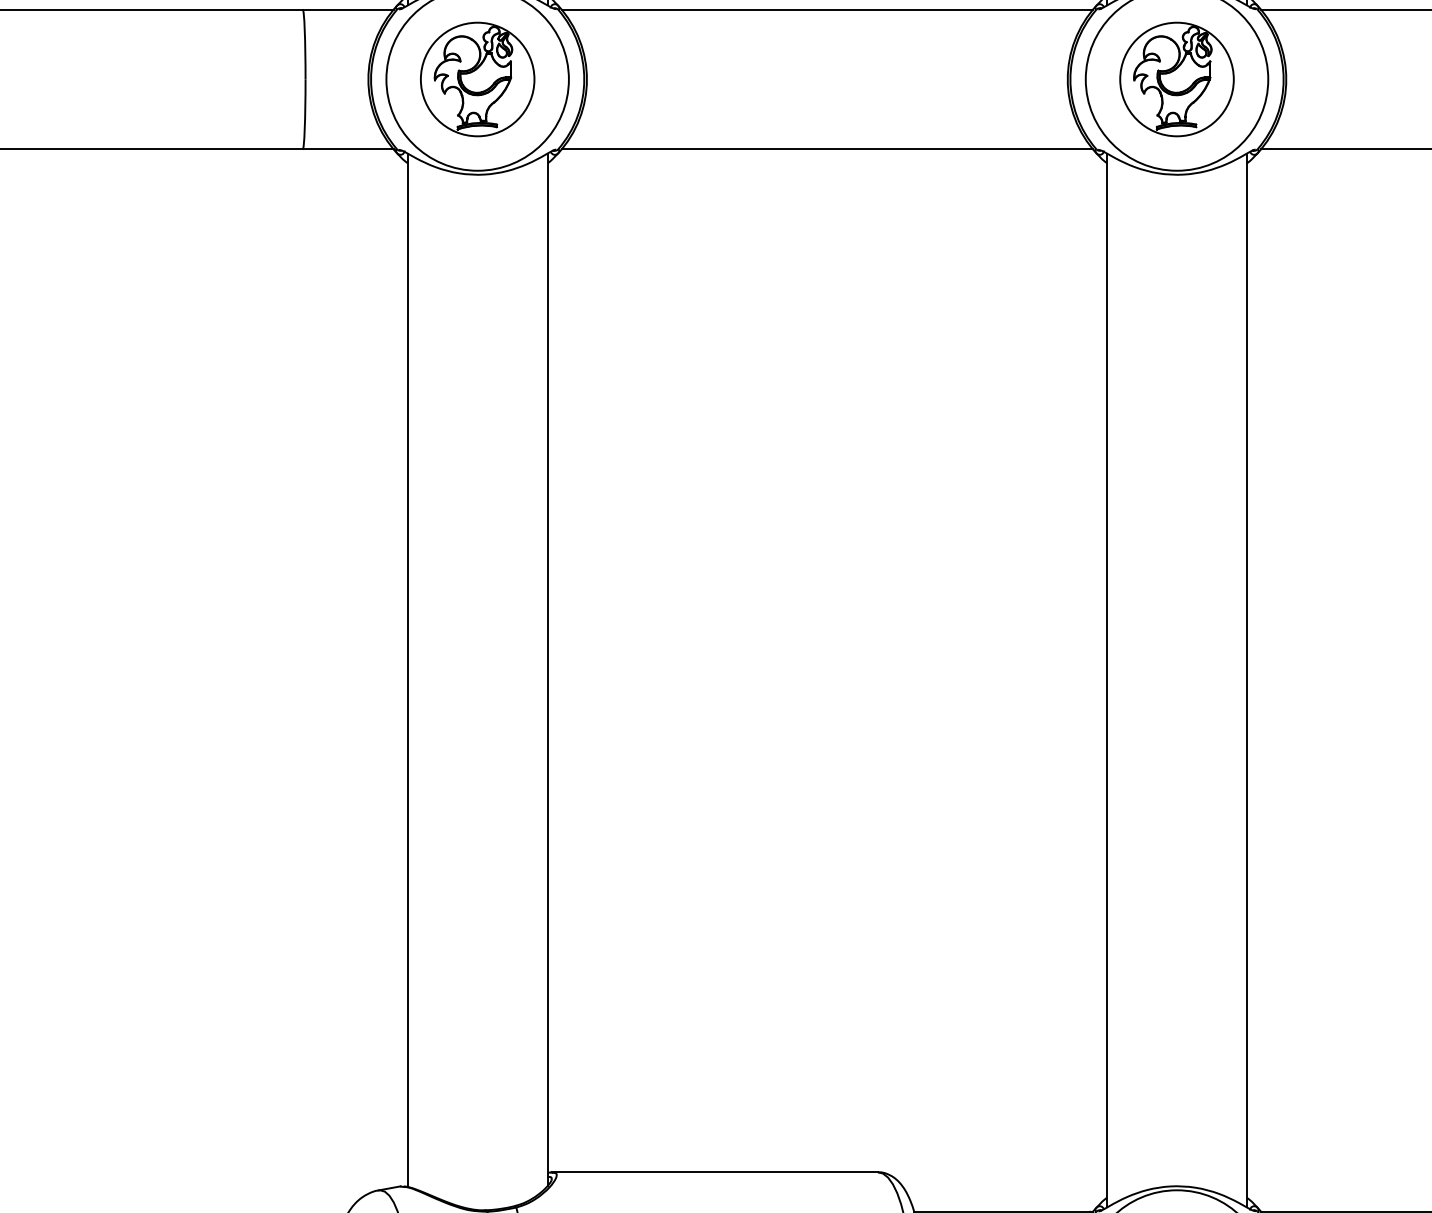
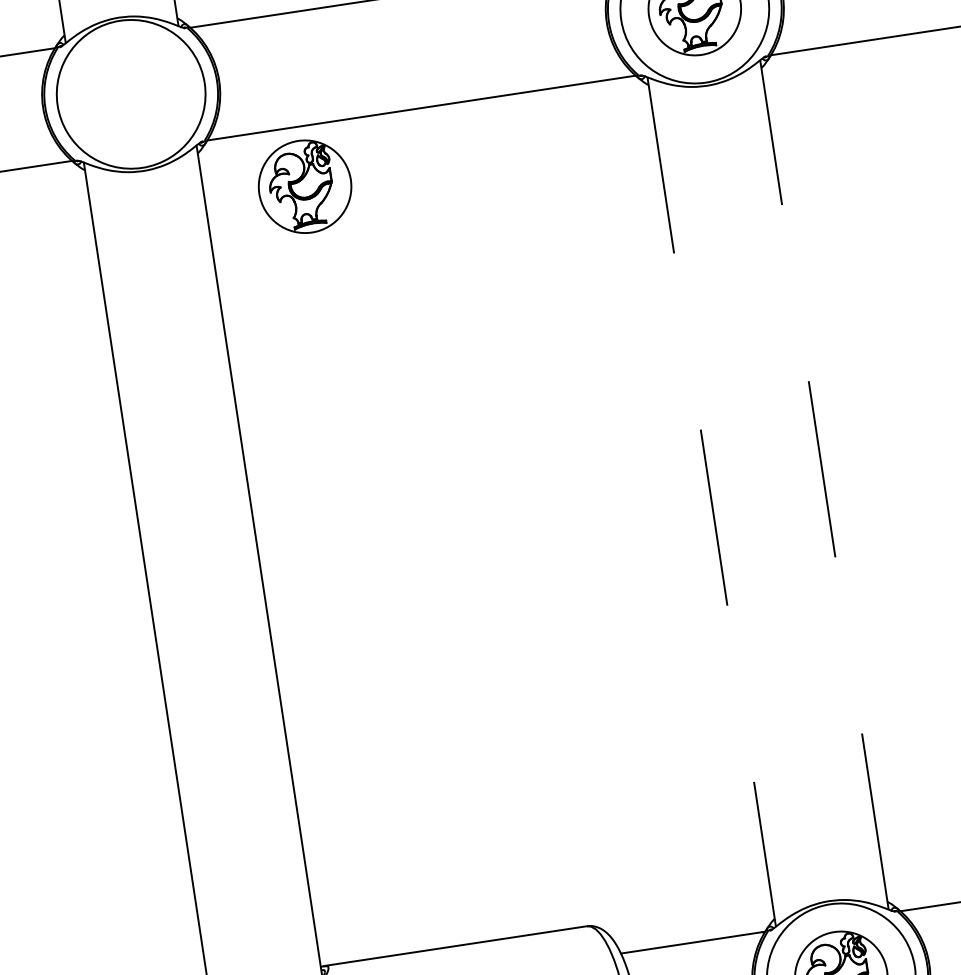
part: (477, 79) -> (304, 186), moved
line: (1107, 680) -> (712, 501), solid -> dashed
line: (1246, 680) -> (824, 484), solid -> dashed

